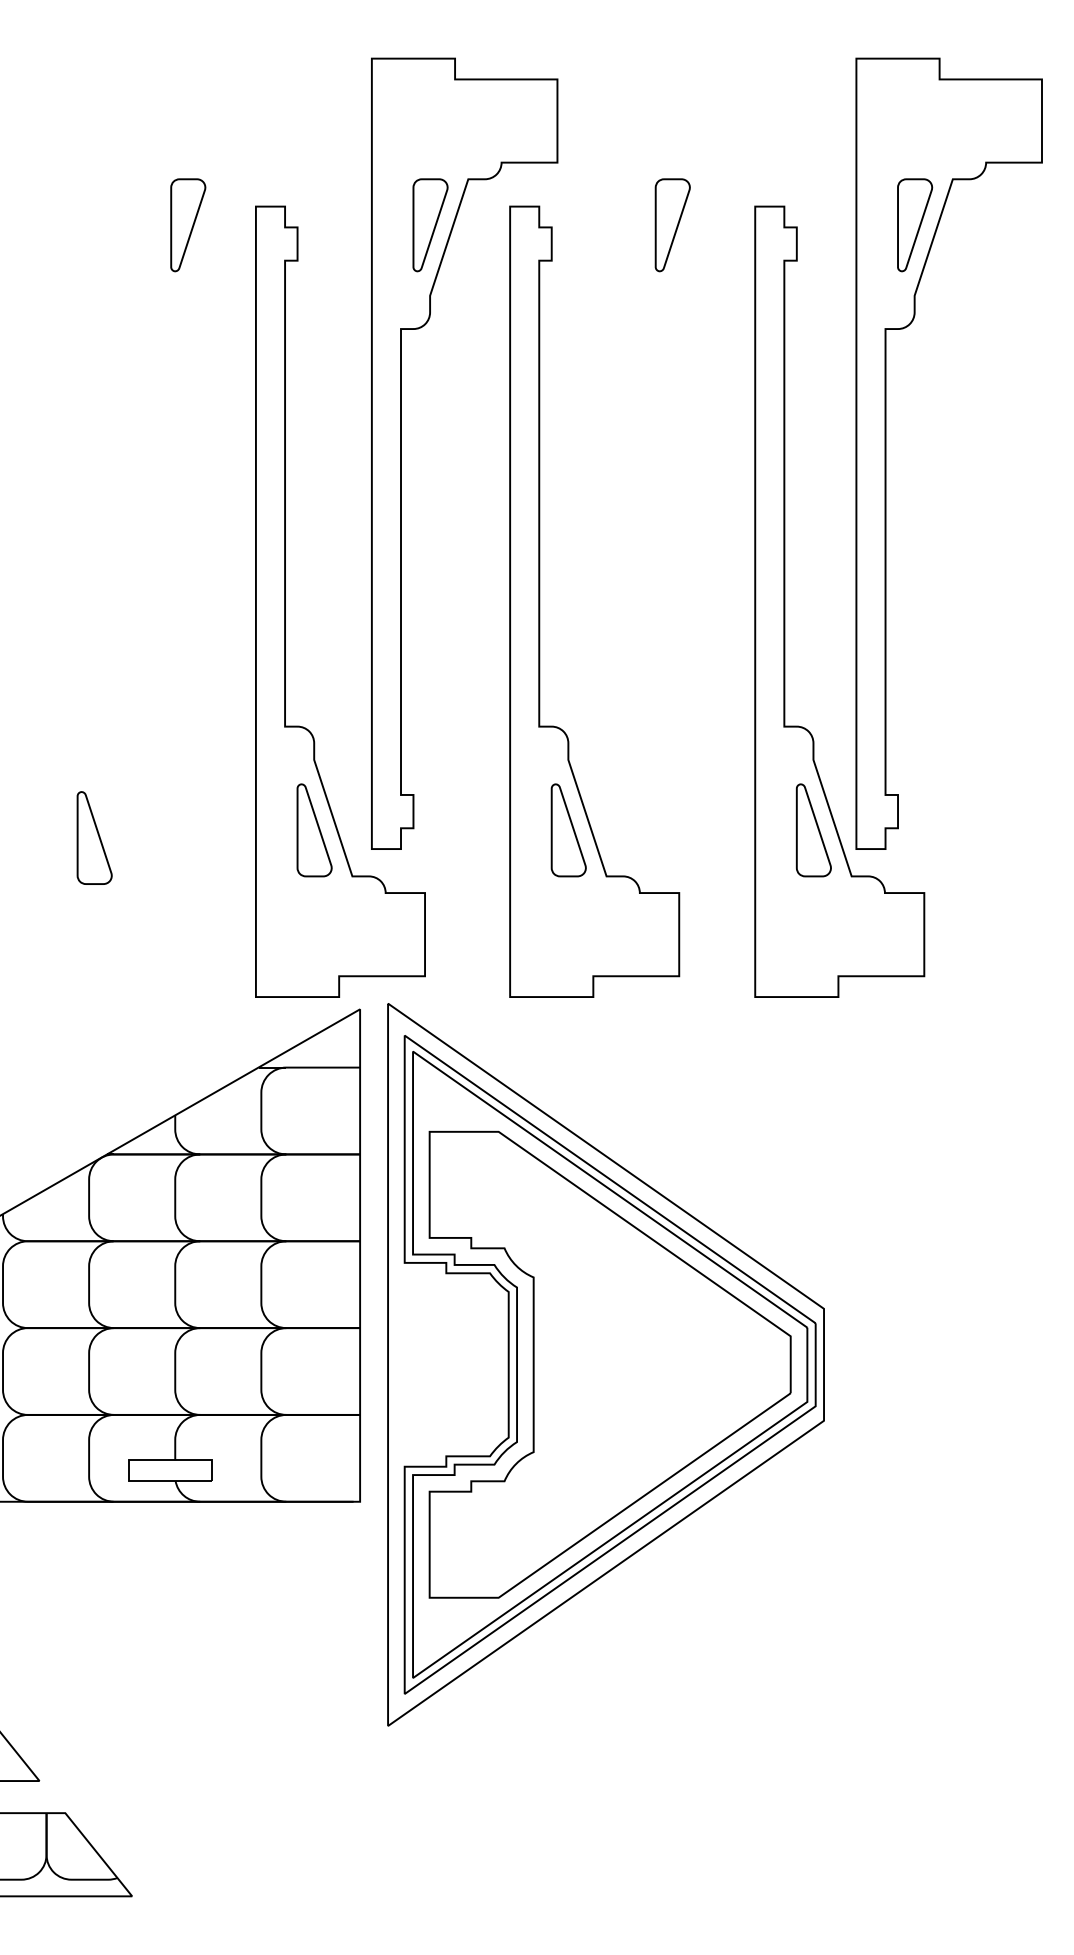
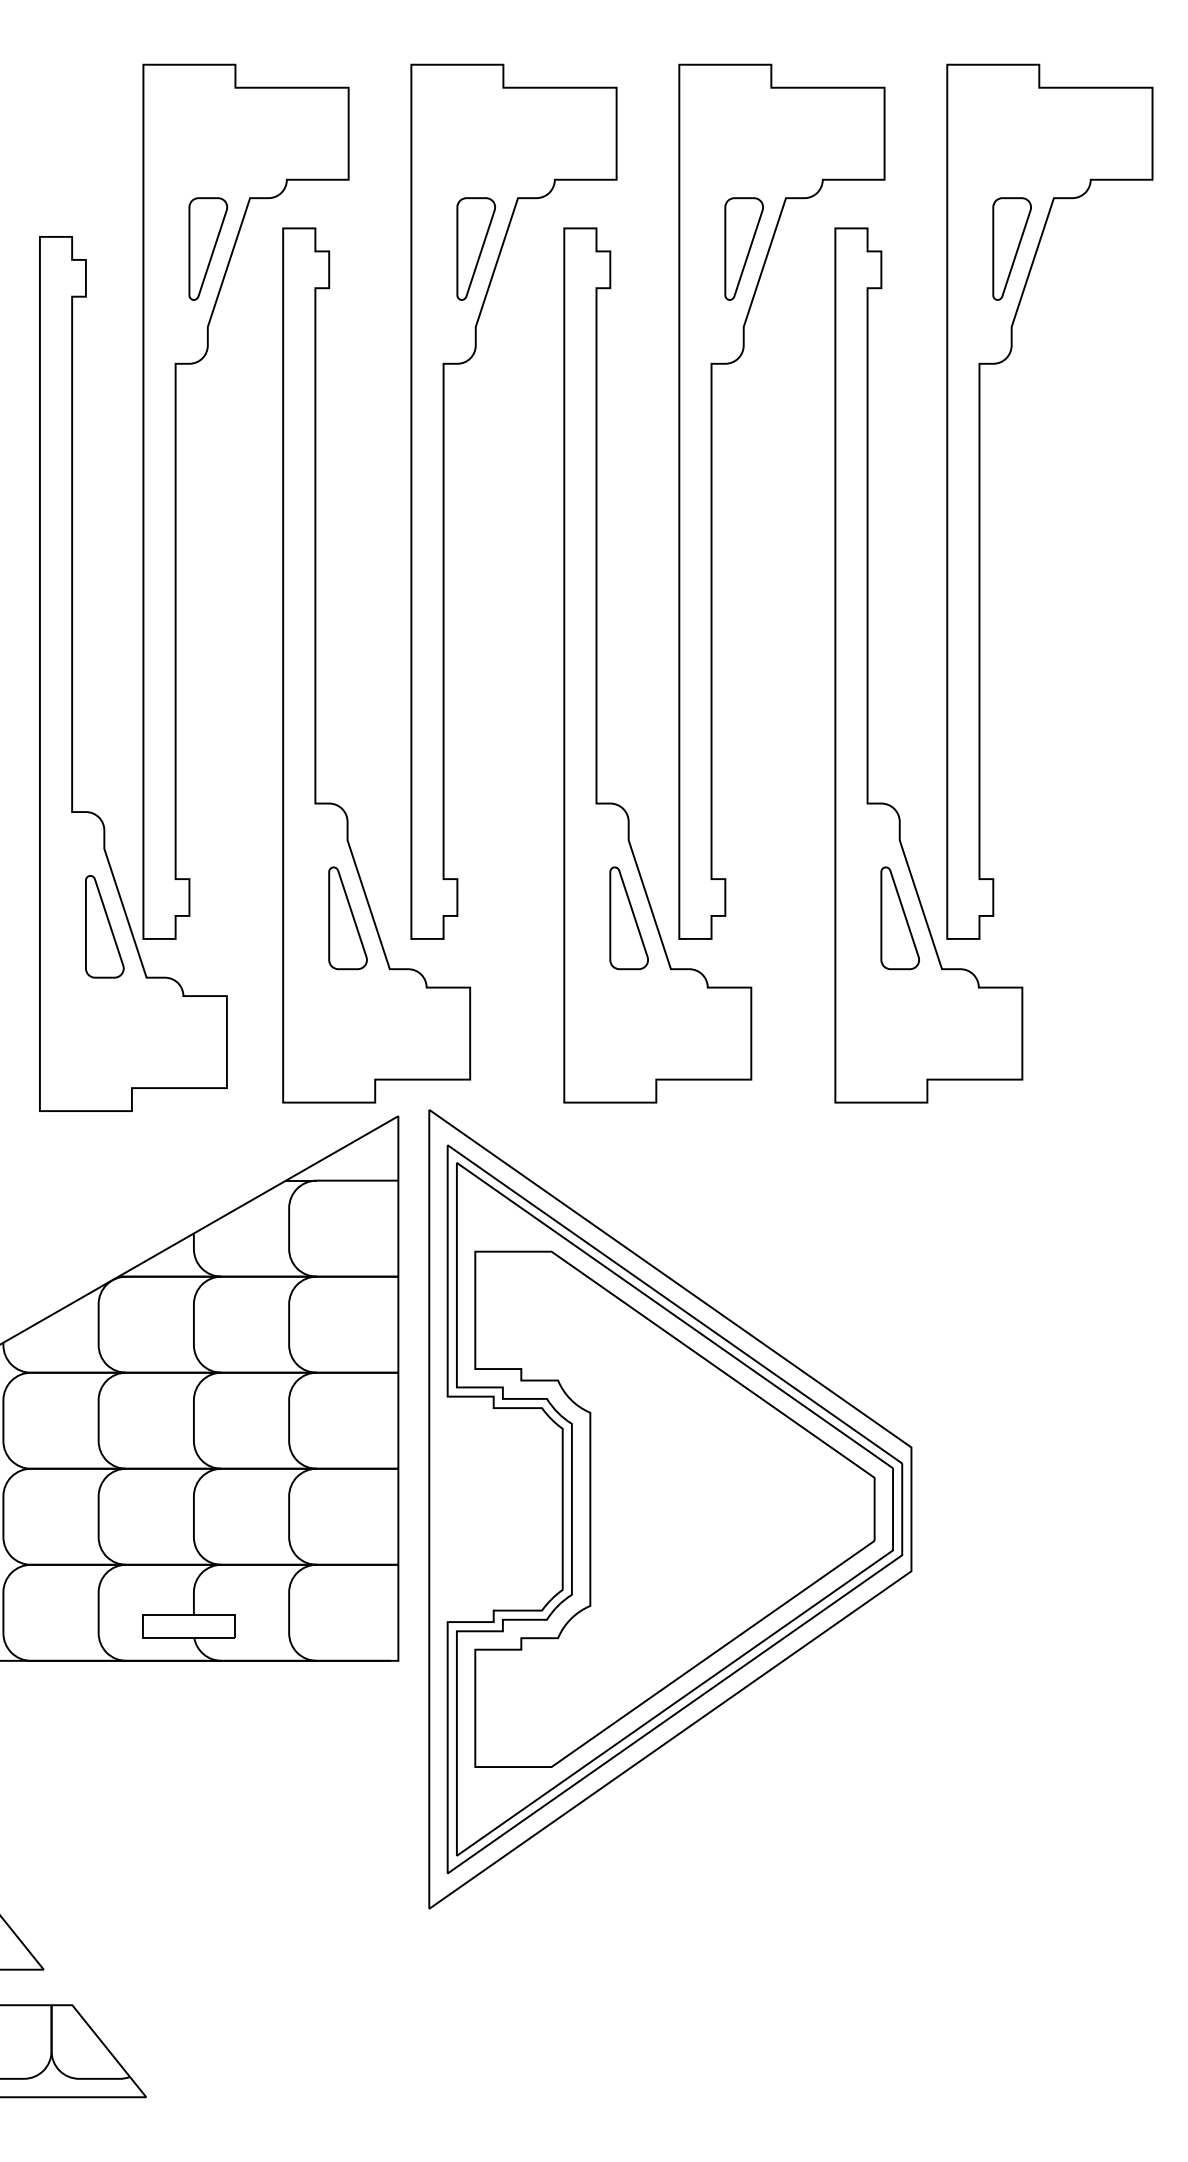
part: (644, 453) -> (712, 501), added
part: (159, 531) -> (176, 587), added

